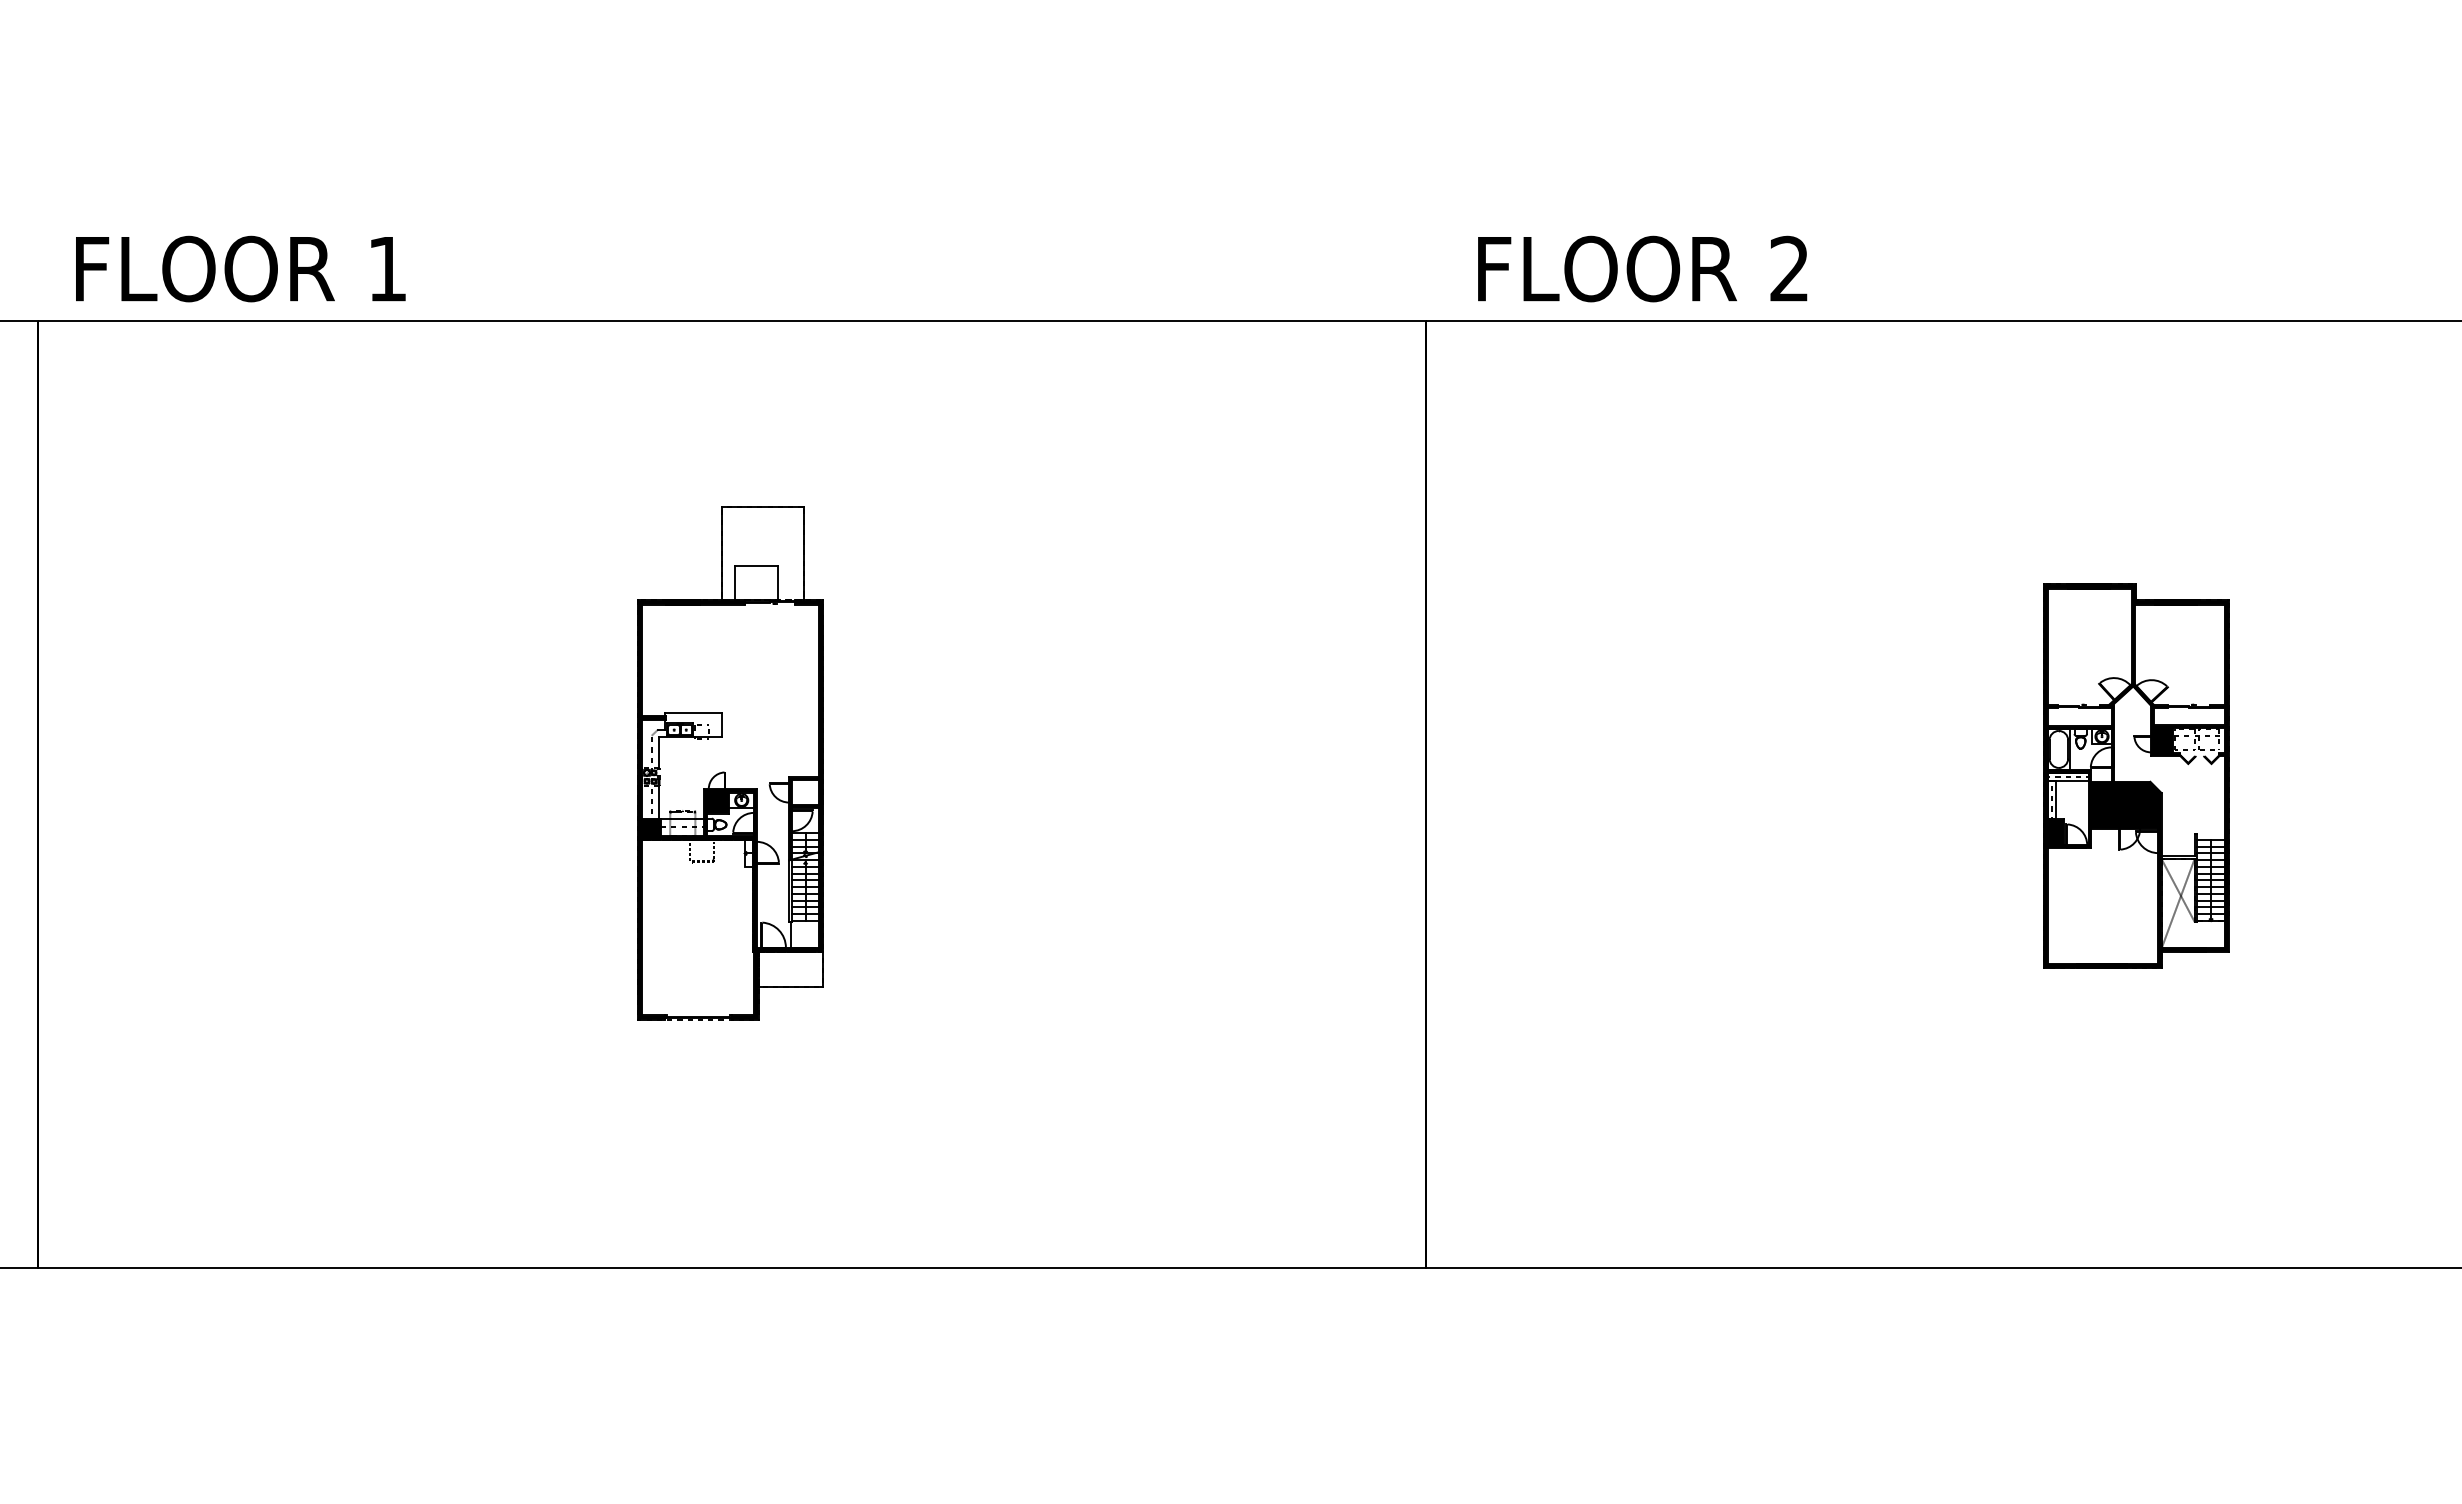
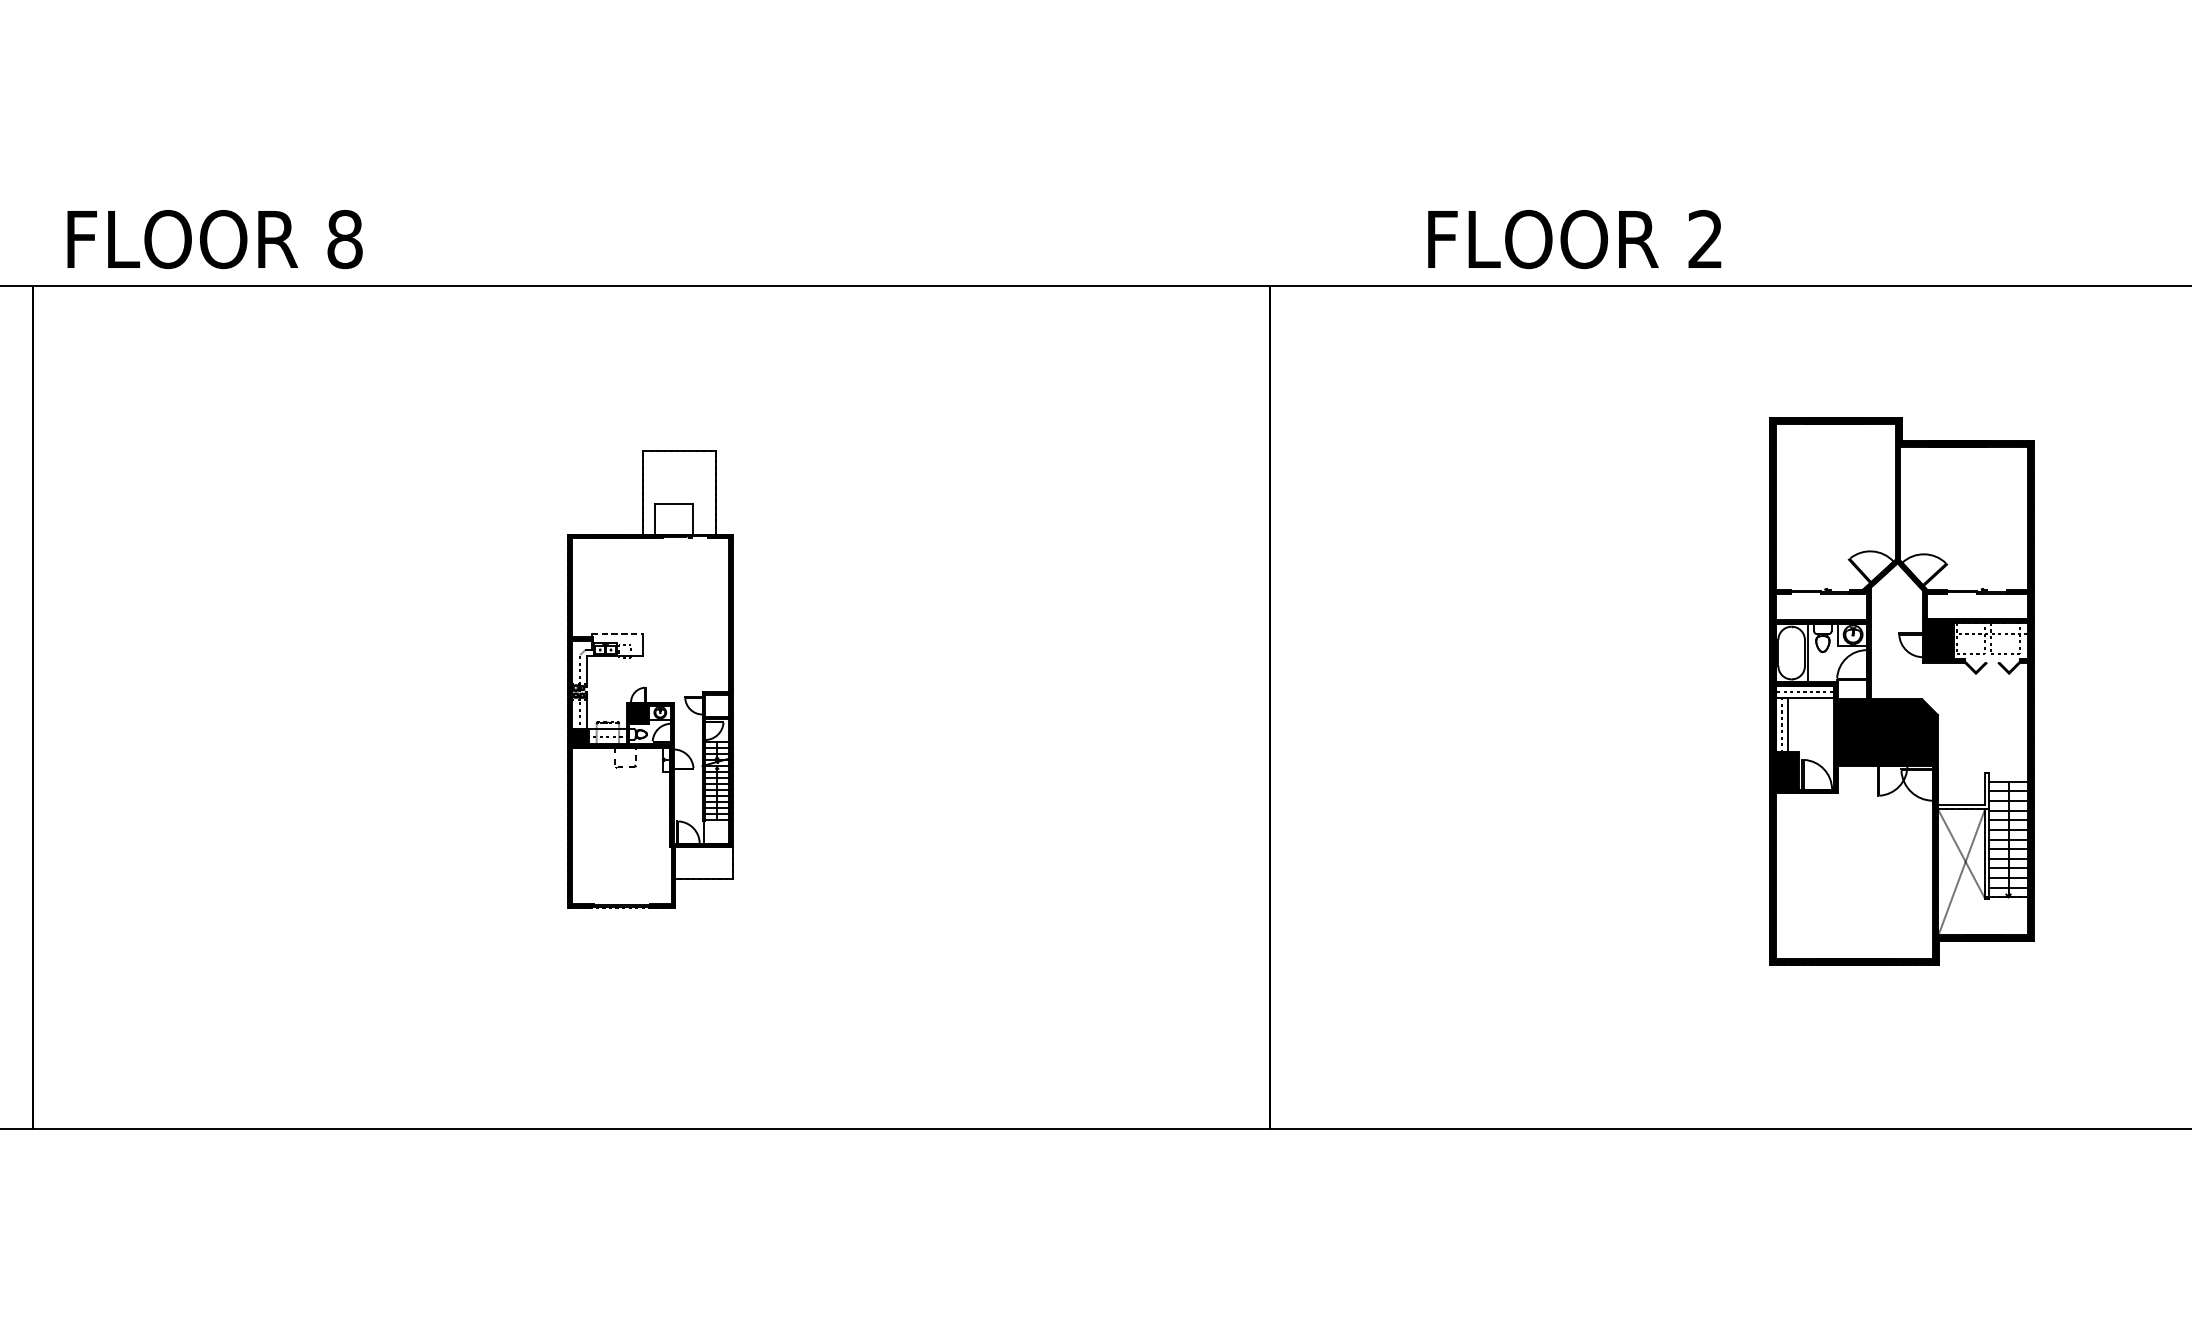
text: (387, 268) -> (344, 238), 1 -> 8
text: (1642, 268) -> (1574, 238), moved
line: (693, 712) -> (617, 634), solid -> dashed
part: (2136, 775) -> (1902, 690), size x1.6

